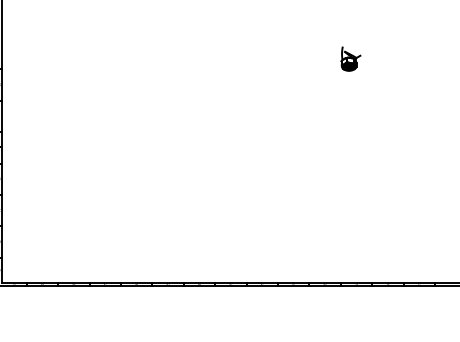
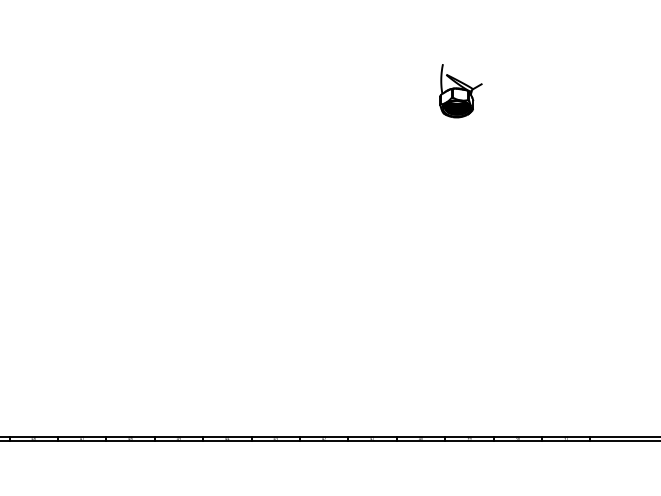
part: (350, 58) -> (460, 90), size x1.43

